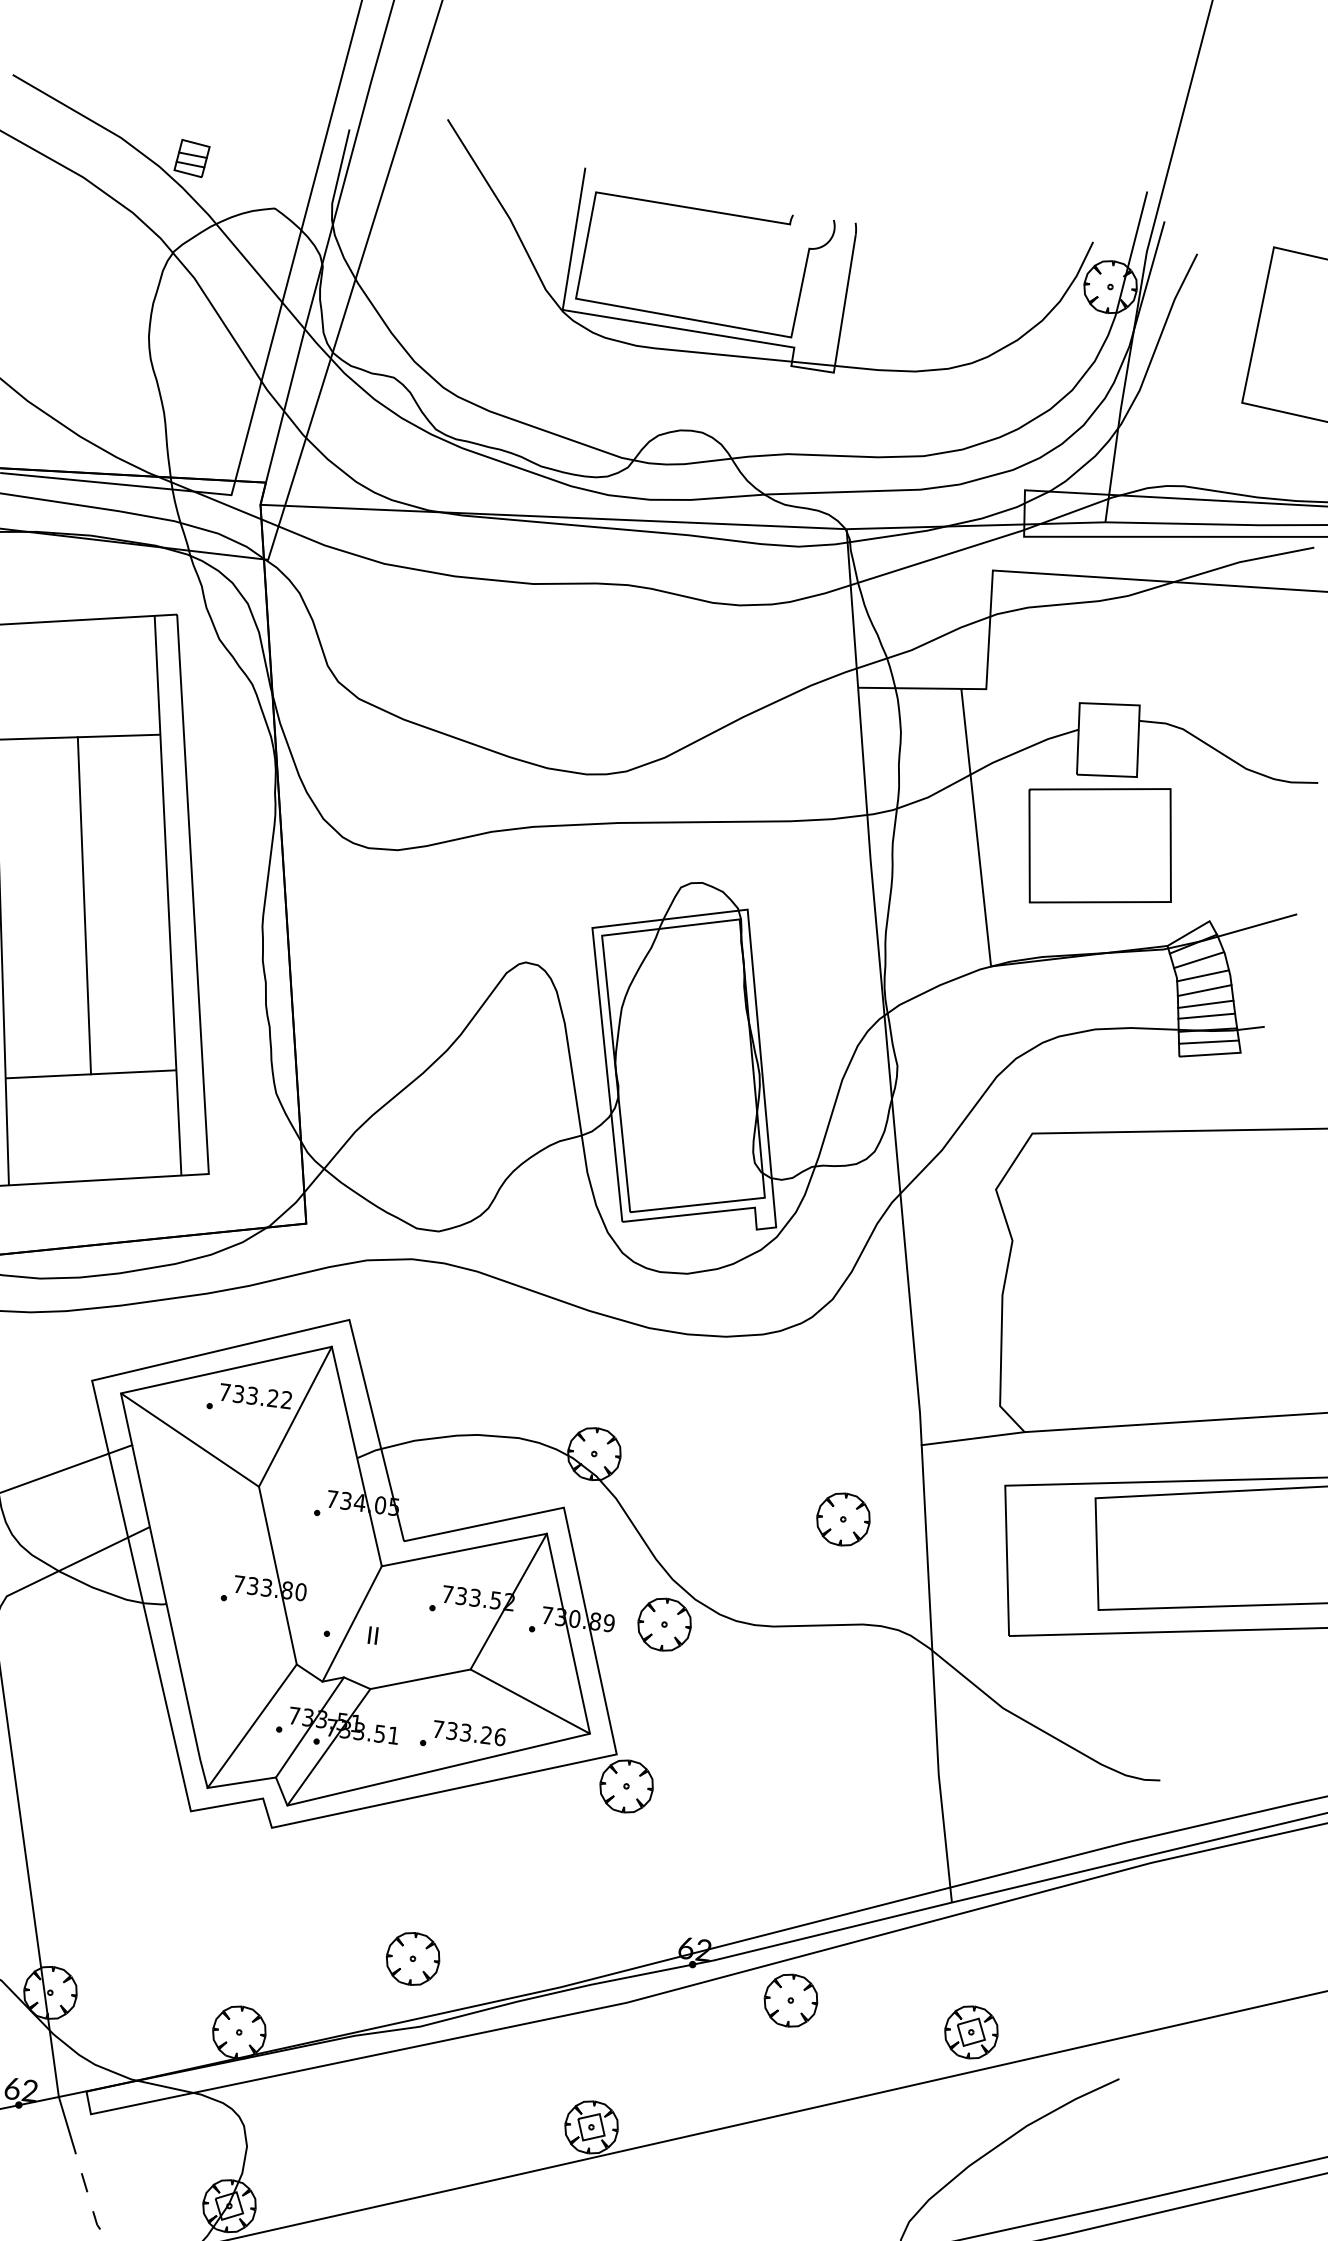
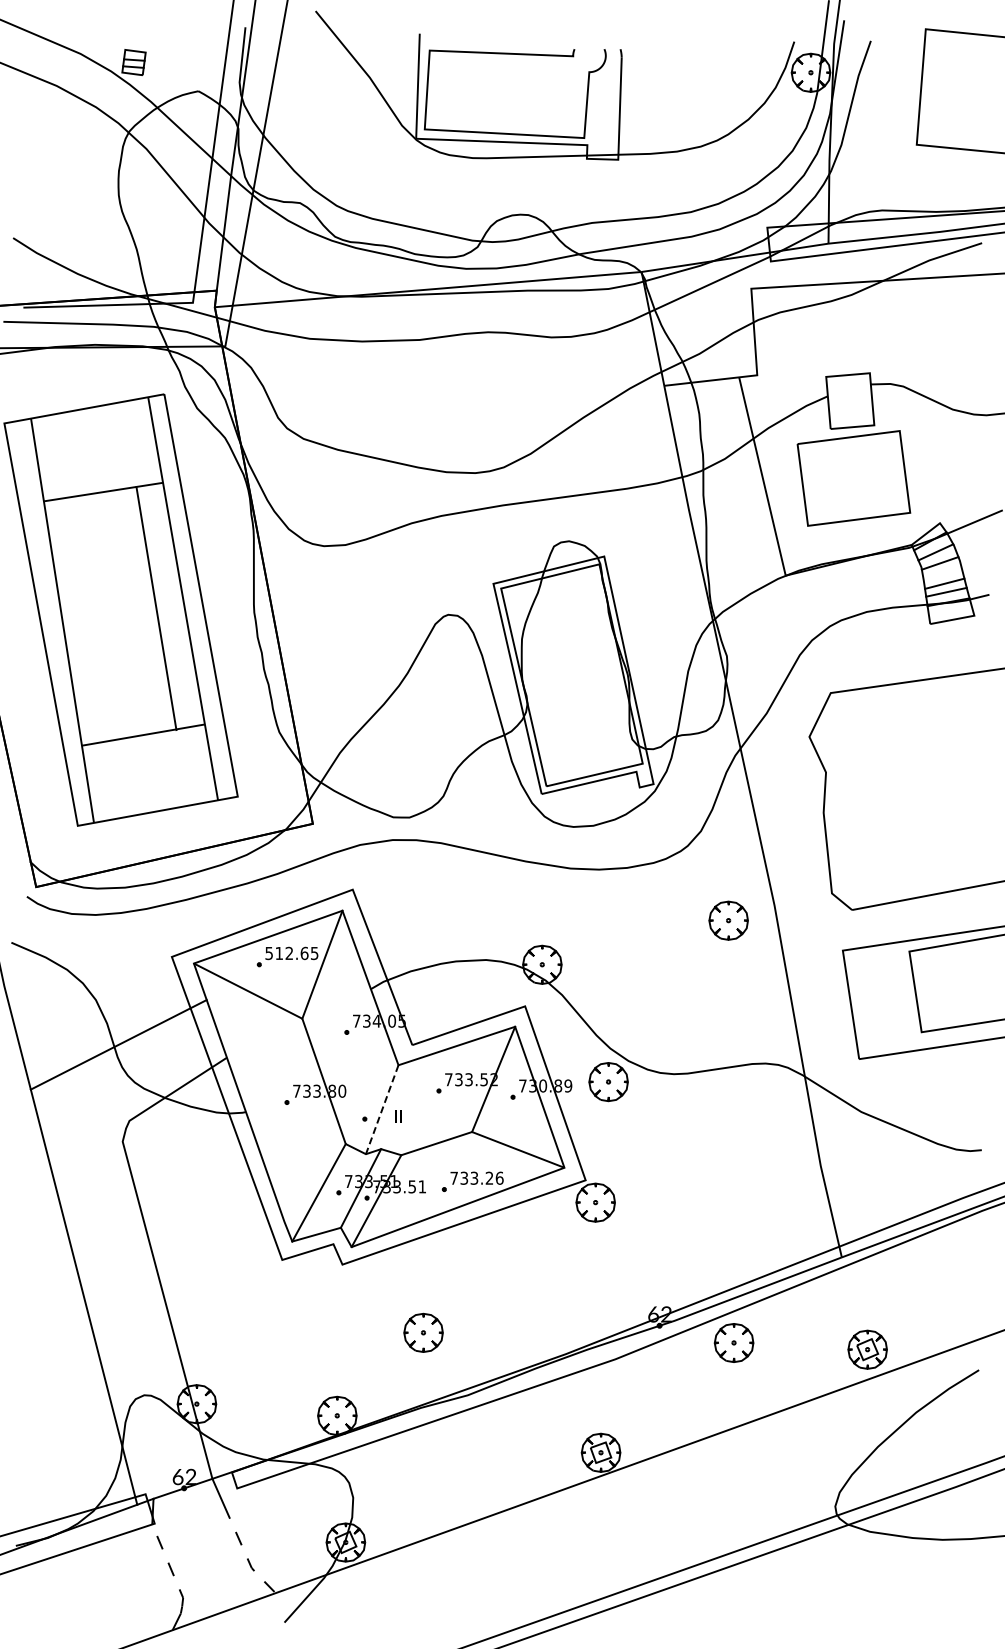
line: (84, 905) -> (156, 608), moved
line: (1204, 989) -> (942, 573), removed
line: (1207, 1041) -> (949, 610), removed
text: (255, 1396) -> (291, 953), 733.22 -> 512.65
line: (973, 1438) -> (815, 919), removed
part: (843, 1519) -> (728, 920), moved
line: (352, 1625) -> (382, 1110), solid -> dashed
part: (413, 1958) -> (423, 1332), moved

